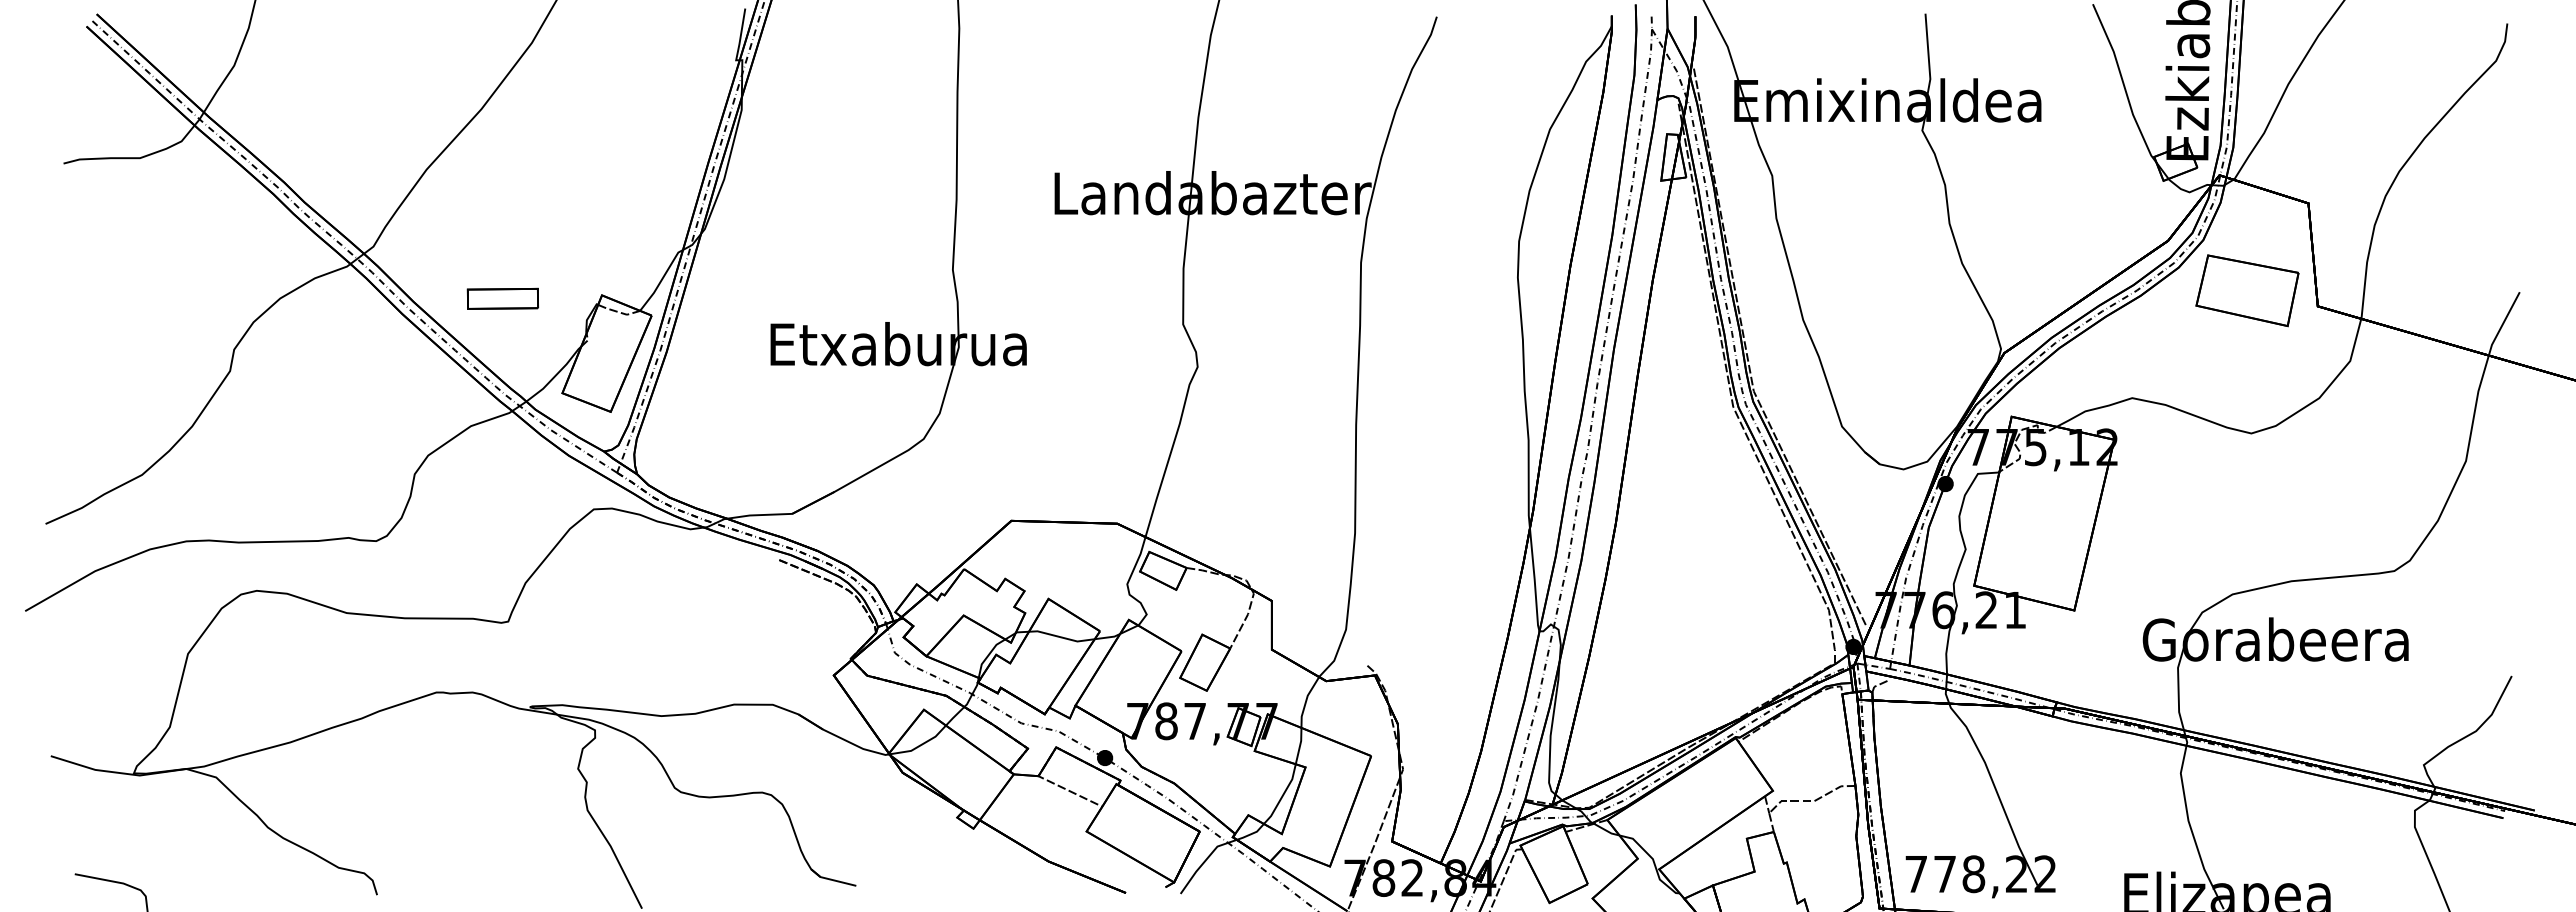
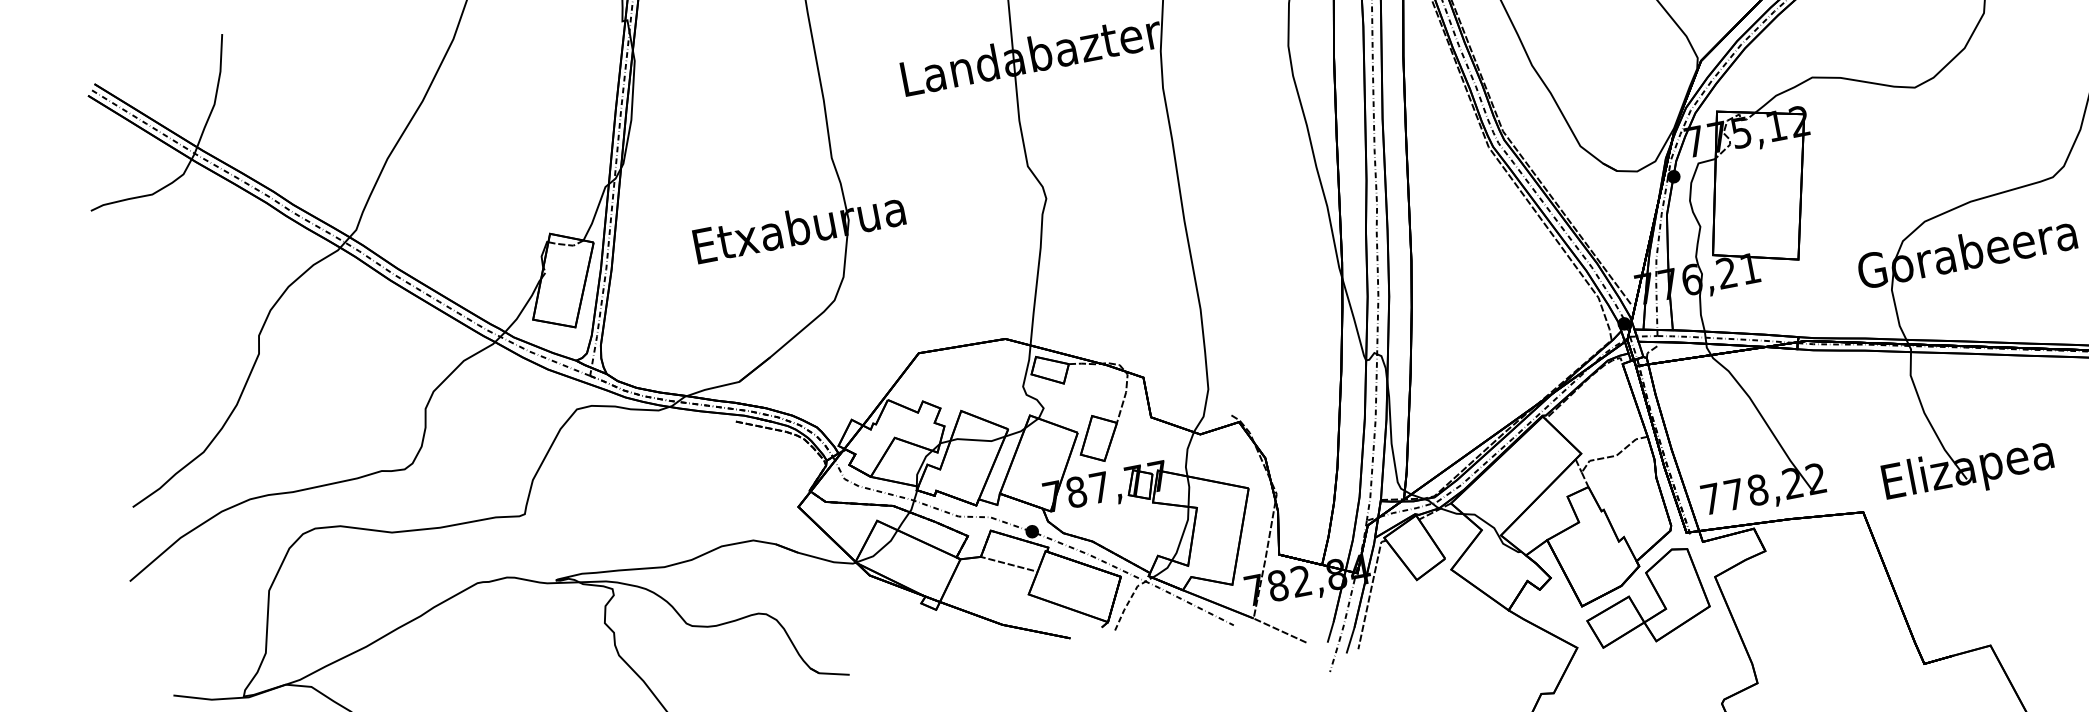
part: (502, 298) -> (469, 251), removed
line: (1204, 861) -> (1129, 600), solid -> dashed

